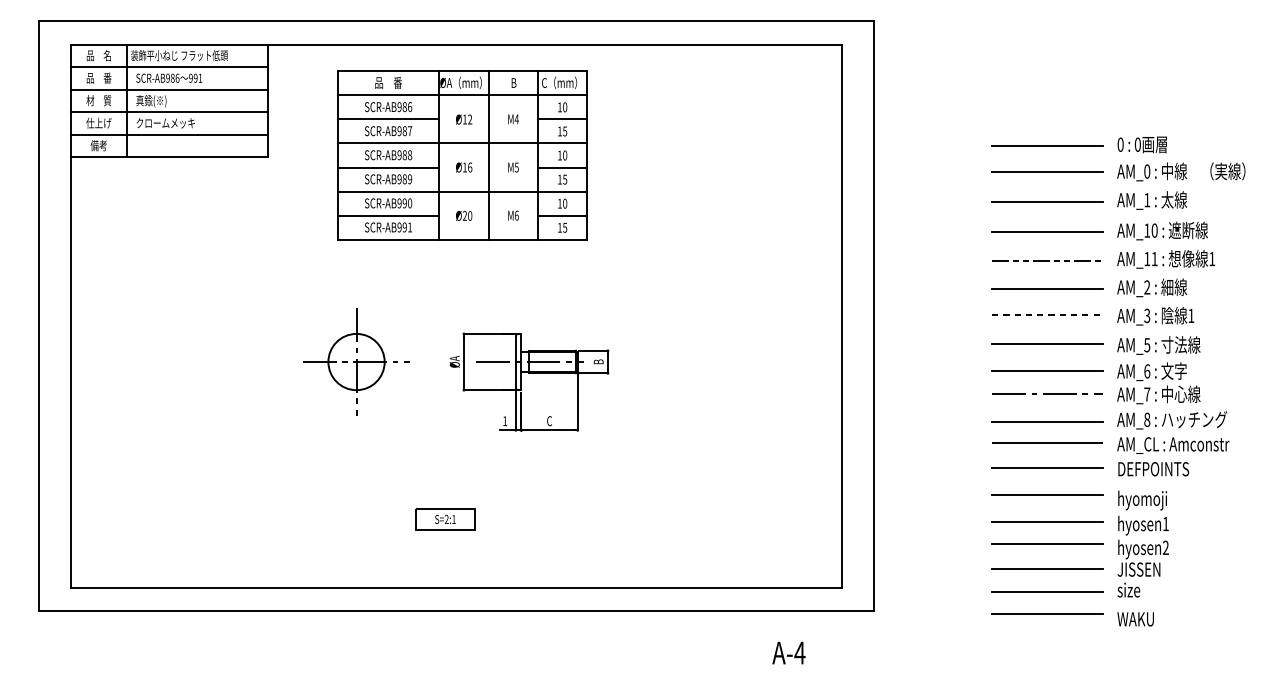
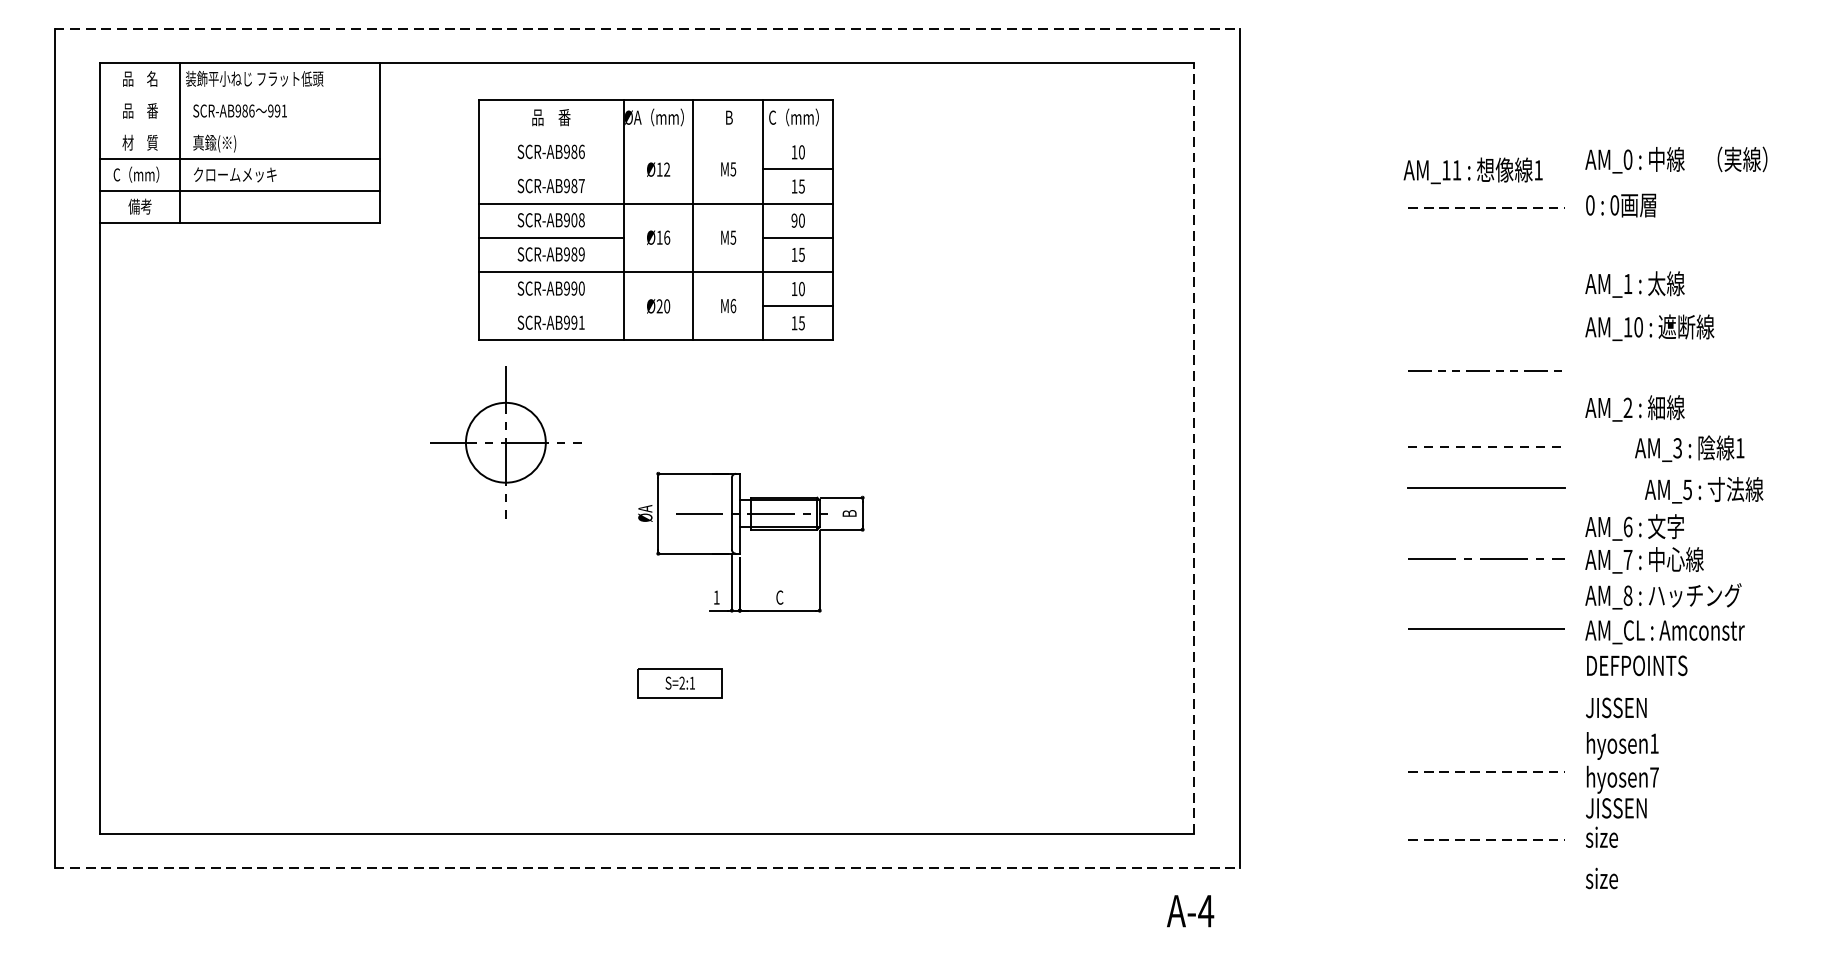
line: (456, 20) -> (647, 29), solid -> dashed
line: (168, 67) -> (239, 95), removed
line: (168, 89) -> (239, 126), removed
line: (462, 95) -> (656, 135), removed
line: (388, 119) -> (551, 169), removed
text: (516, 119) -> (732, 169), M4 -> M5
text: (96, 122) -> (136, 173), 仕上げ -> C（mm）
line: (1047, 146) -> (1486, 207), solid -> dashed
text: (404, 155) -> (573, 220), SCR-AB988 -> SCR-AB908
text: (559, 155) -> (793, 220), 10 -> 90
line: (1047, 171) -> (1486, 243), removed
text: (1181, 171) -> (1676, 159), moved
line: (1047, 201) -> (1486, 285), removed
line: (388, 215) -> (551, 305), removed
line: (1047, 232) -> (1486, 329), removed
text: (1166, 259) -> (1473, 170), moved
line: (1047, 288) -> (1486, 409), removed
line: (841, 315) -> (1194, 447), solid -> dashed
text: (1155, 316) -> (1689, 449), moved
text: (1158, 345) -> (1703, 490), moved
part: (356, 361) -> (505, 442), moved
line: (1047, 370) -> (1486, 525), removed
line: (1047, 421) -> (1486, 598), removed
line: (1047, 467) -> (1486, 663), removed
line: (1047, 495) -> (1486, 703), removed
text: (1142, 500) -> (1621, 710), hyomoji -> JISSEN
part: (445, 519) -> (680, 683), moved
line: (1047, 521) -> (1486, 740), removed
line: (1047, 544) -> (1486, 772), solid -> dashed
text: (1165, 547) -> (1653, 776), hyosen2 -> hyosen7
line: (1047, 569) -> (1486, 808), removed
line: (1047, 591) -> (1486, 839), solid -> dashed
line: (456, 611) -> (647, 867), solid -> dashed
line: (1047, 614) -> (1486, 872), removed
text: (1135, 618) -> (1611, 877), WAKU -> size
text: (788, 652) -> (1189, 910), moved

